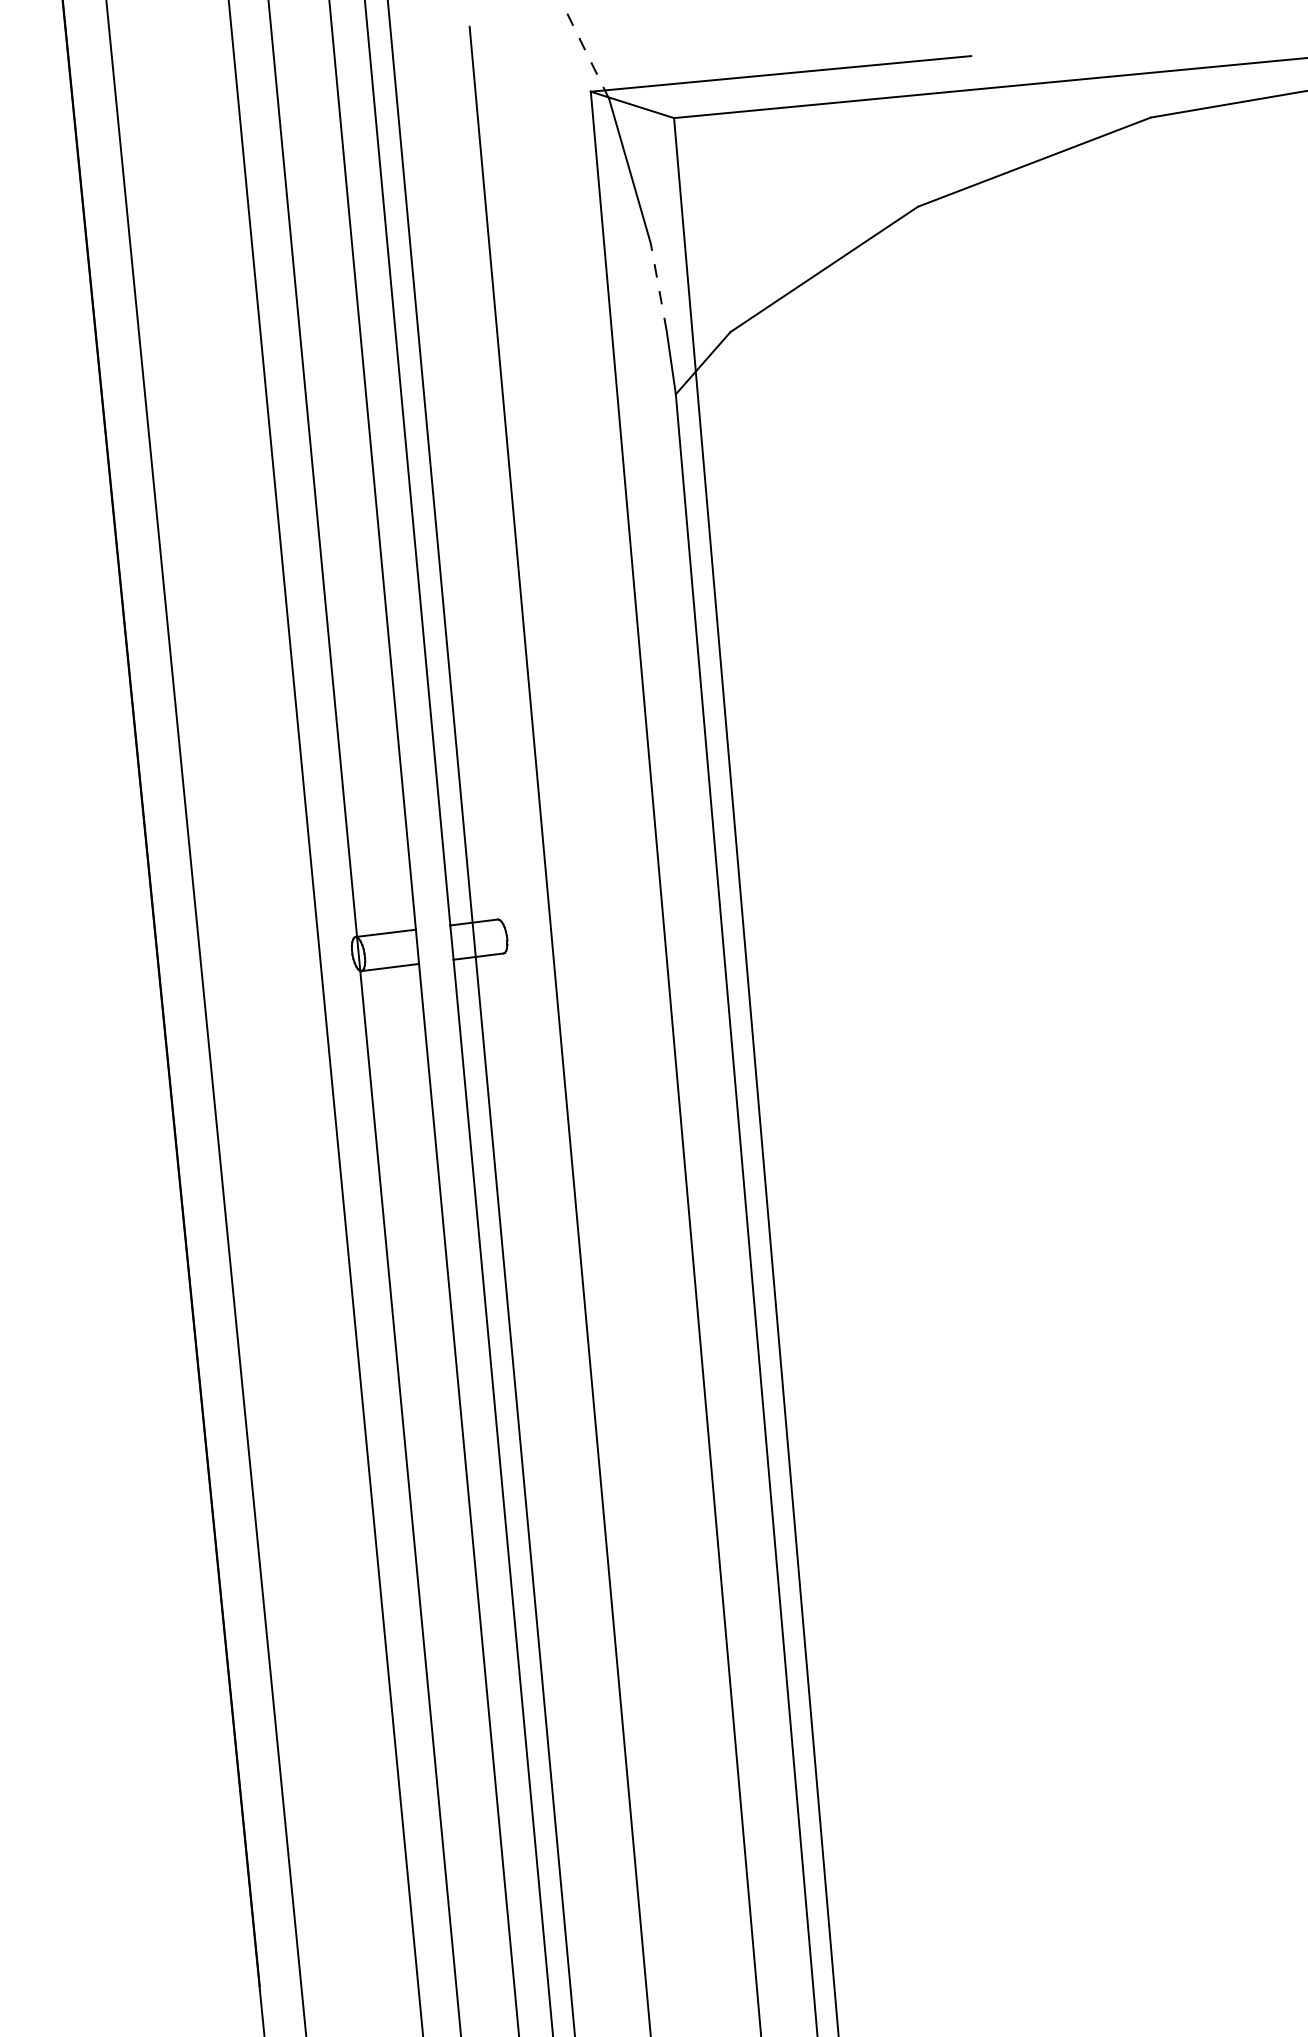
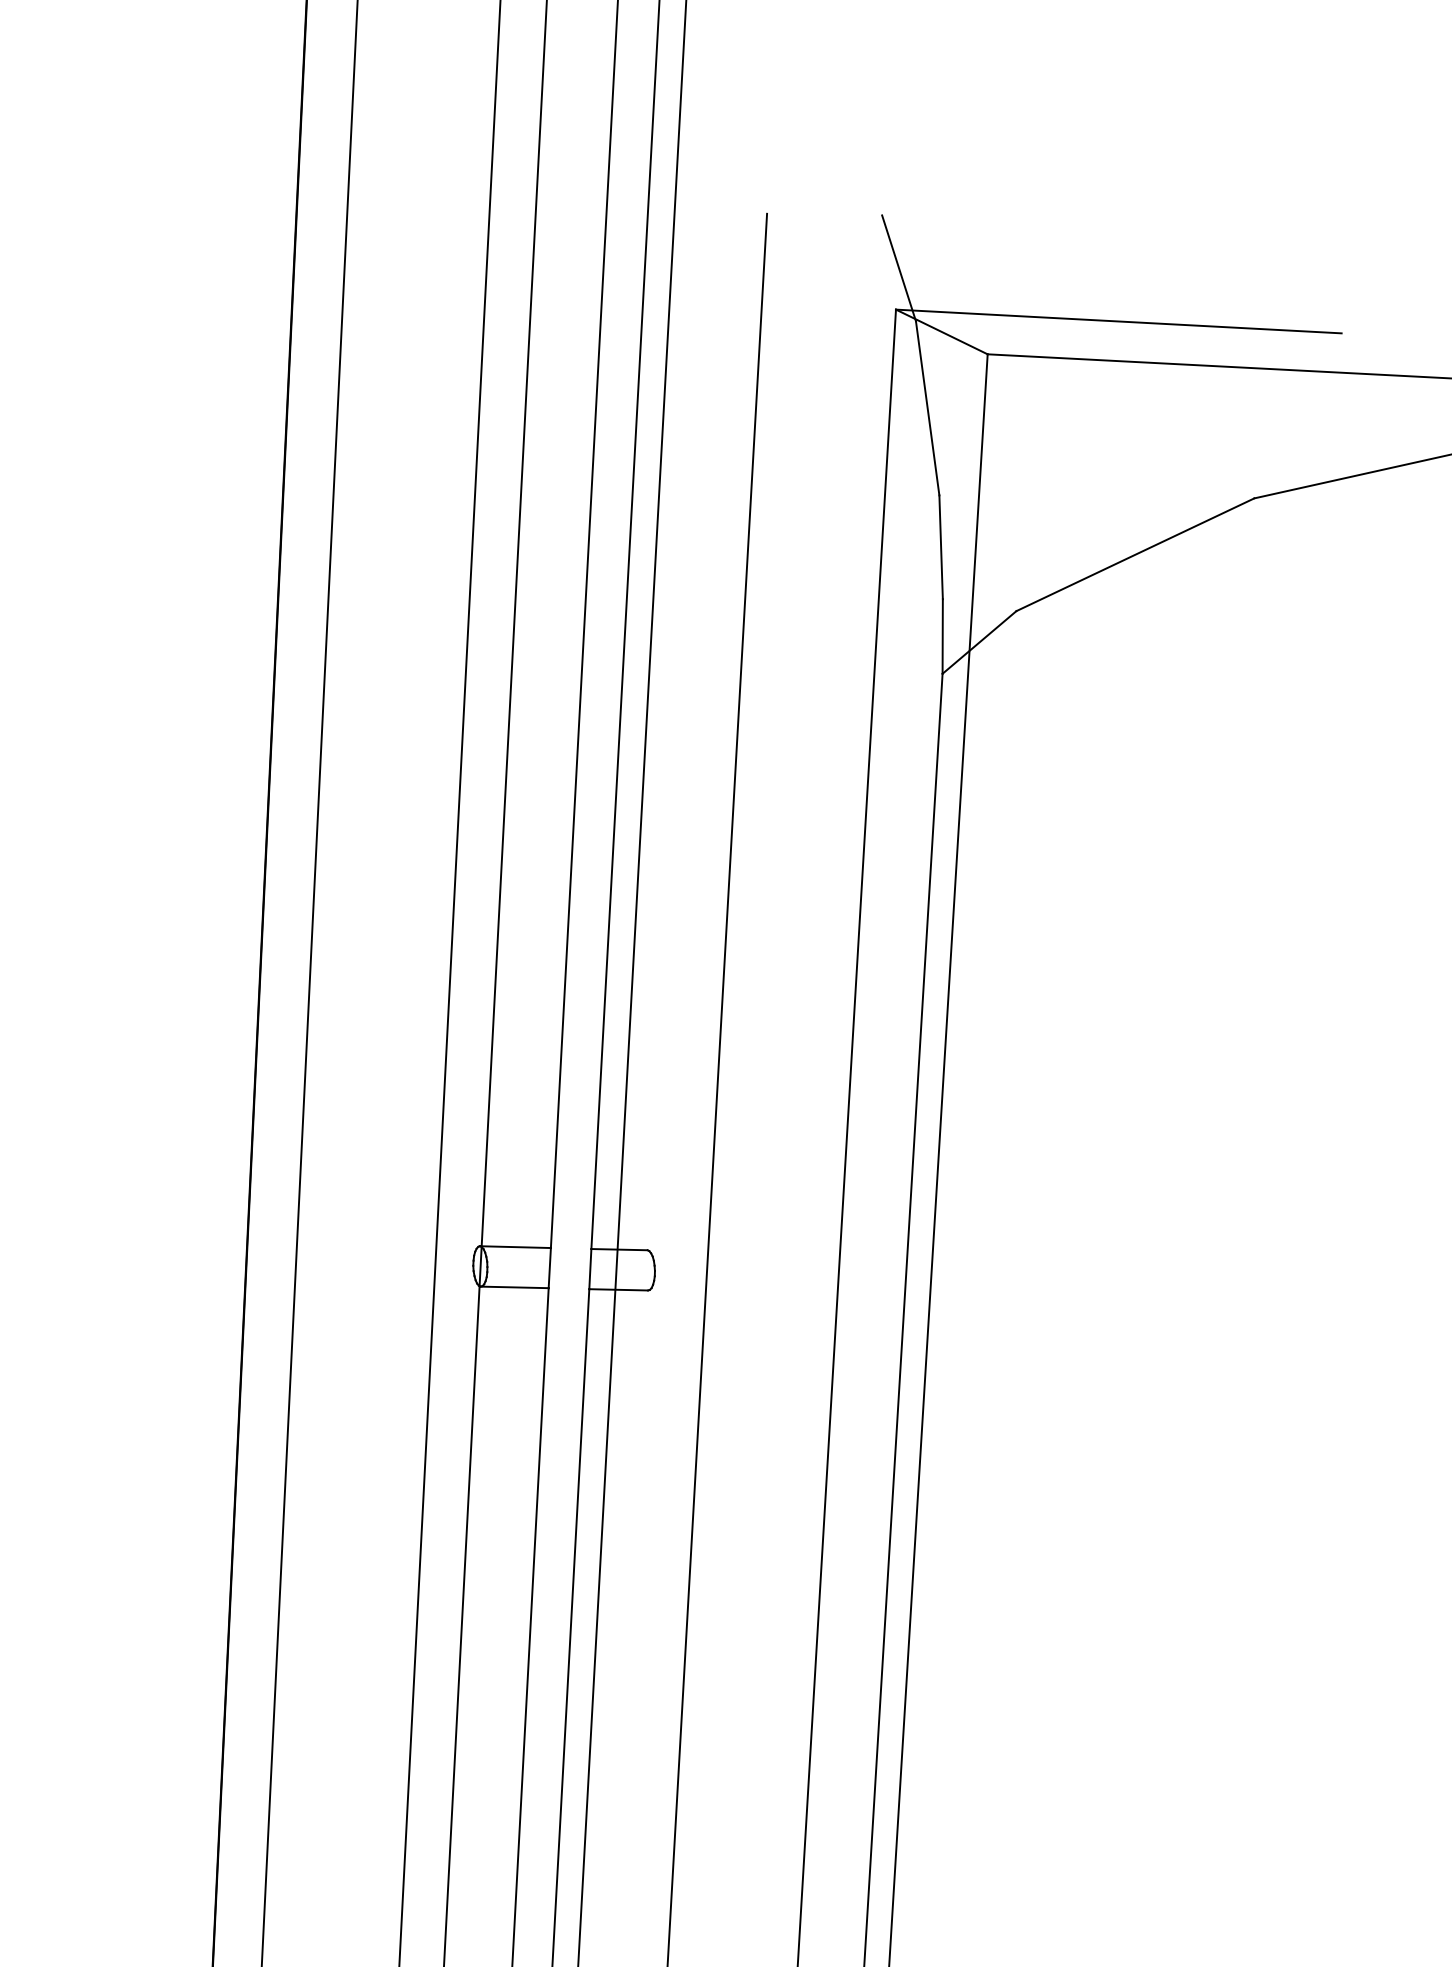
line: (588, 56) -> (899, 268), dashed -> solid
line: (658, 286) -> (940, 546), dashed -> solid

